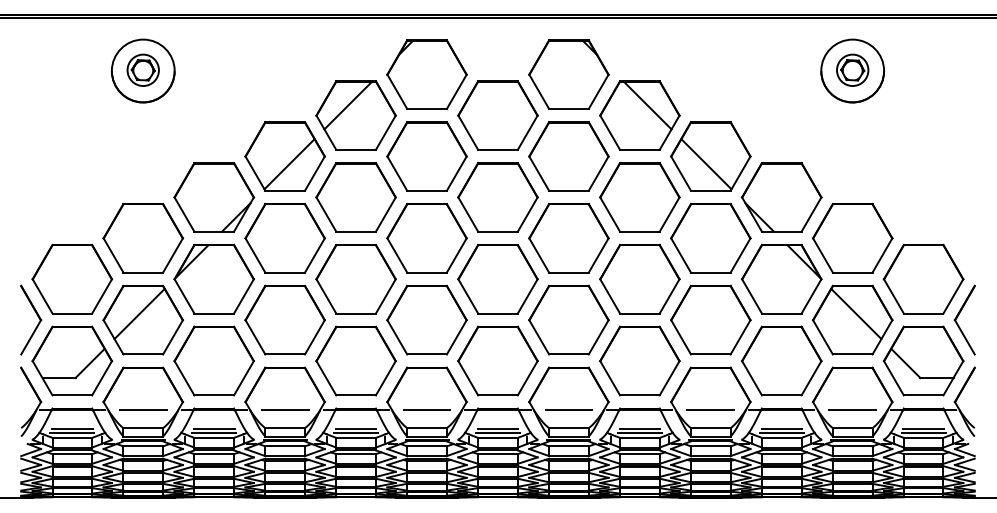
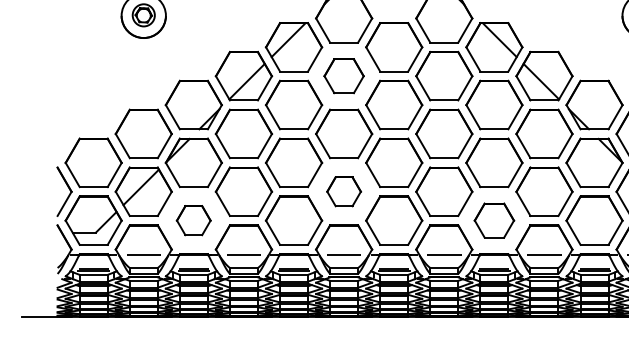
part: (426, 156) -> (343, 76), size x0.7
part: (426, 319) -> (343, 191), size x0.6
part: (213, 360) -> (193, 220), size x0.6
part: (639, 360) -> (494, 220), size x0.7

